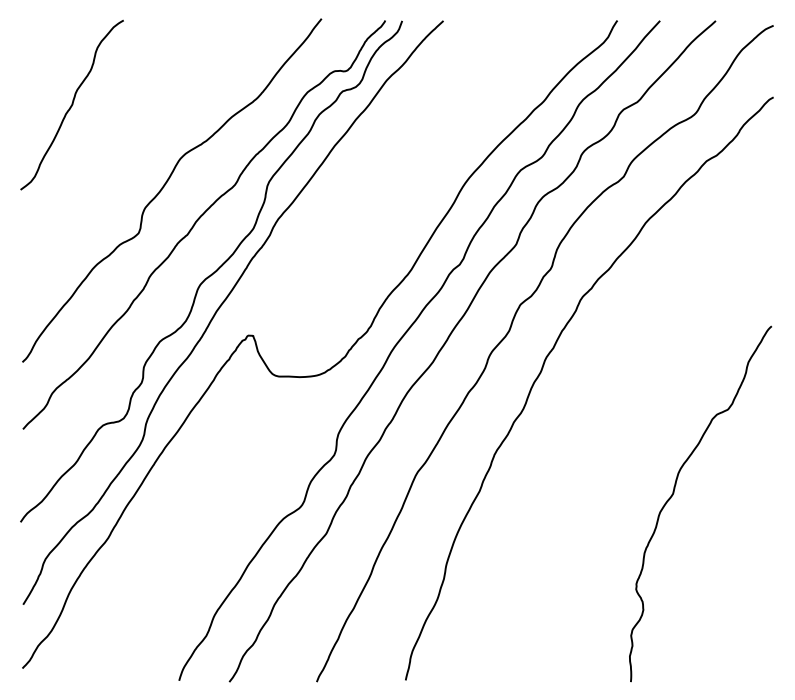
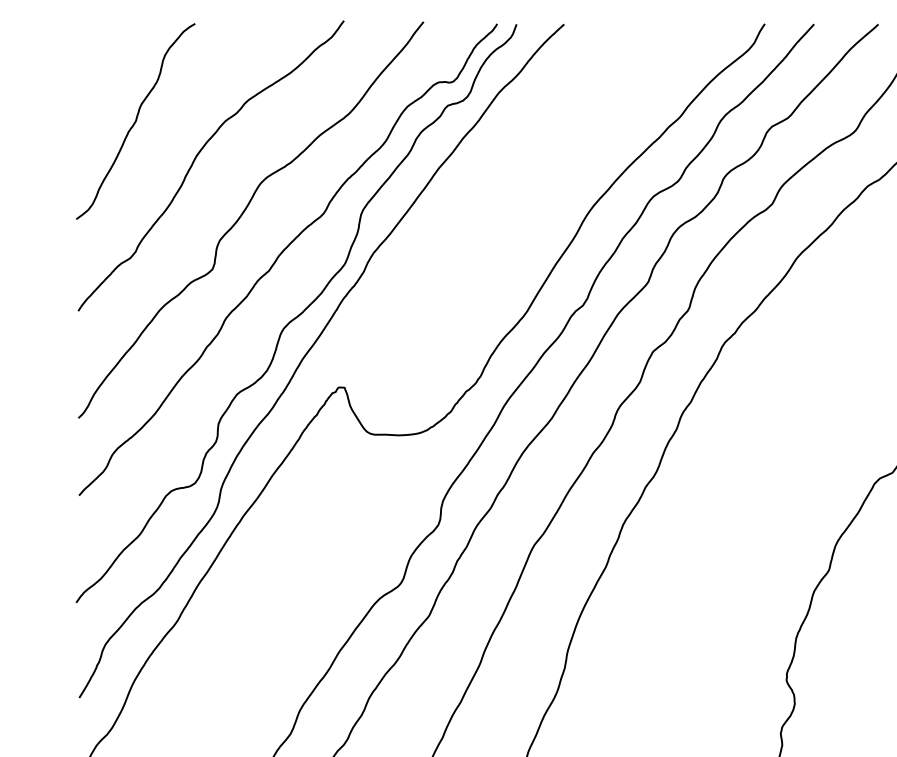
curve: (125, 136) -> (197, 157), added

